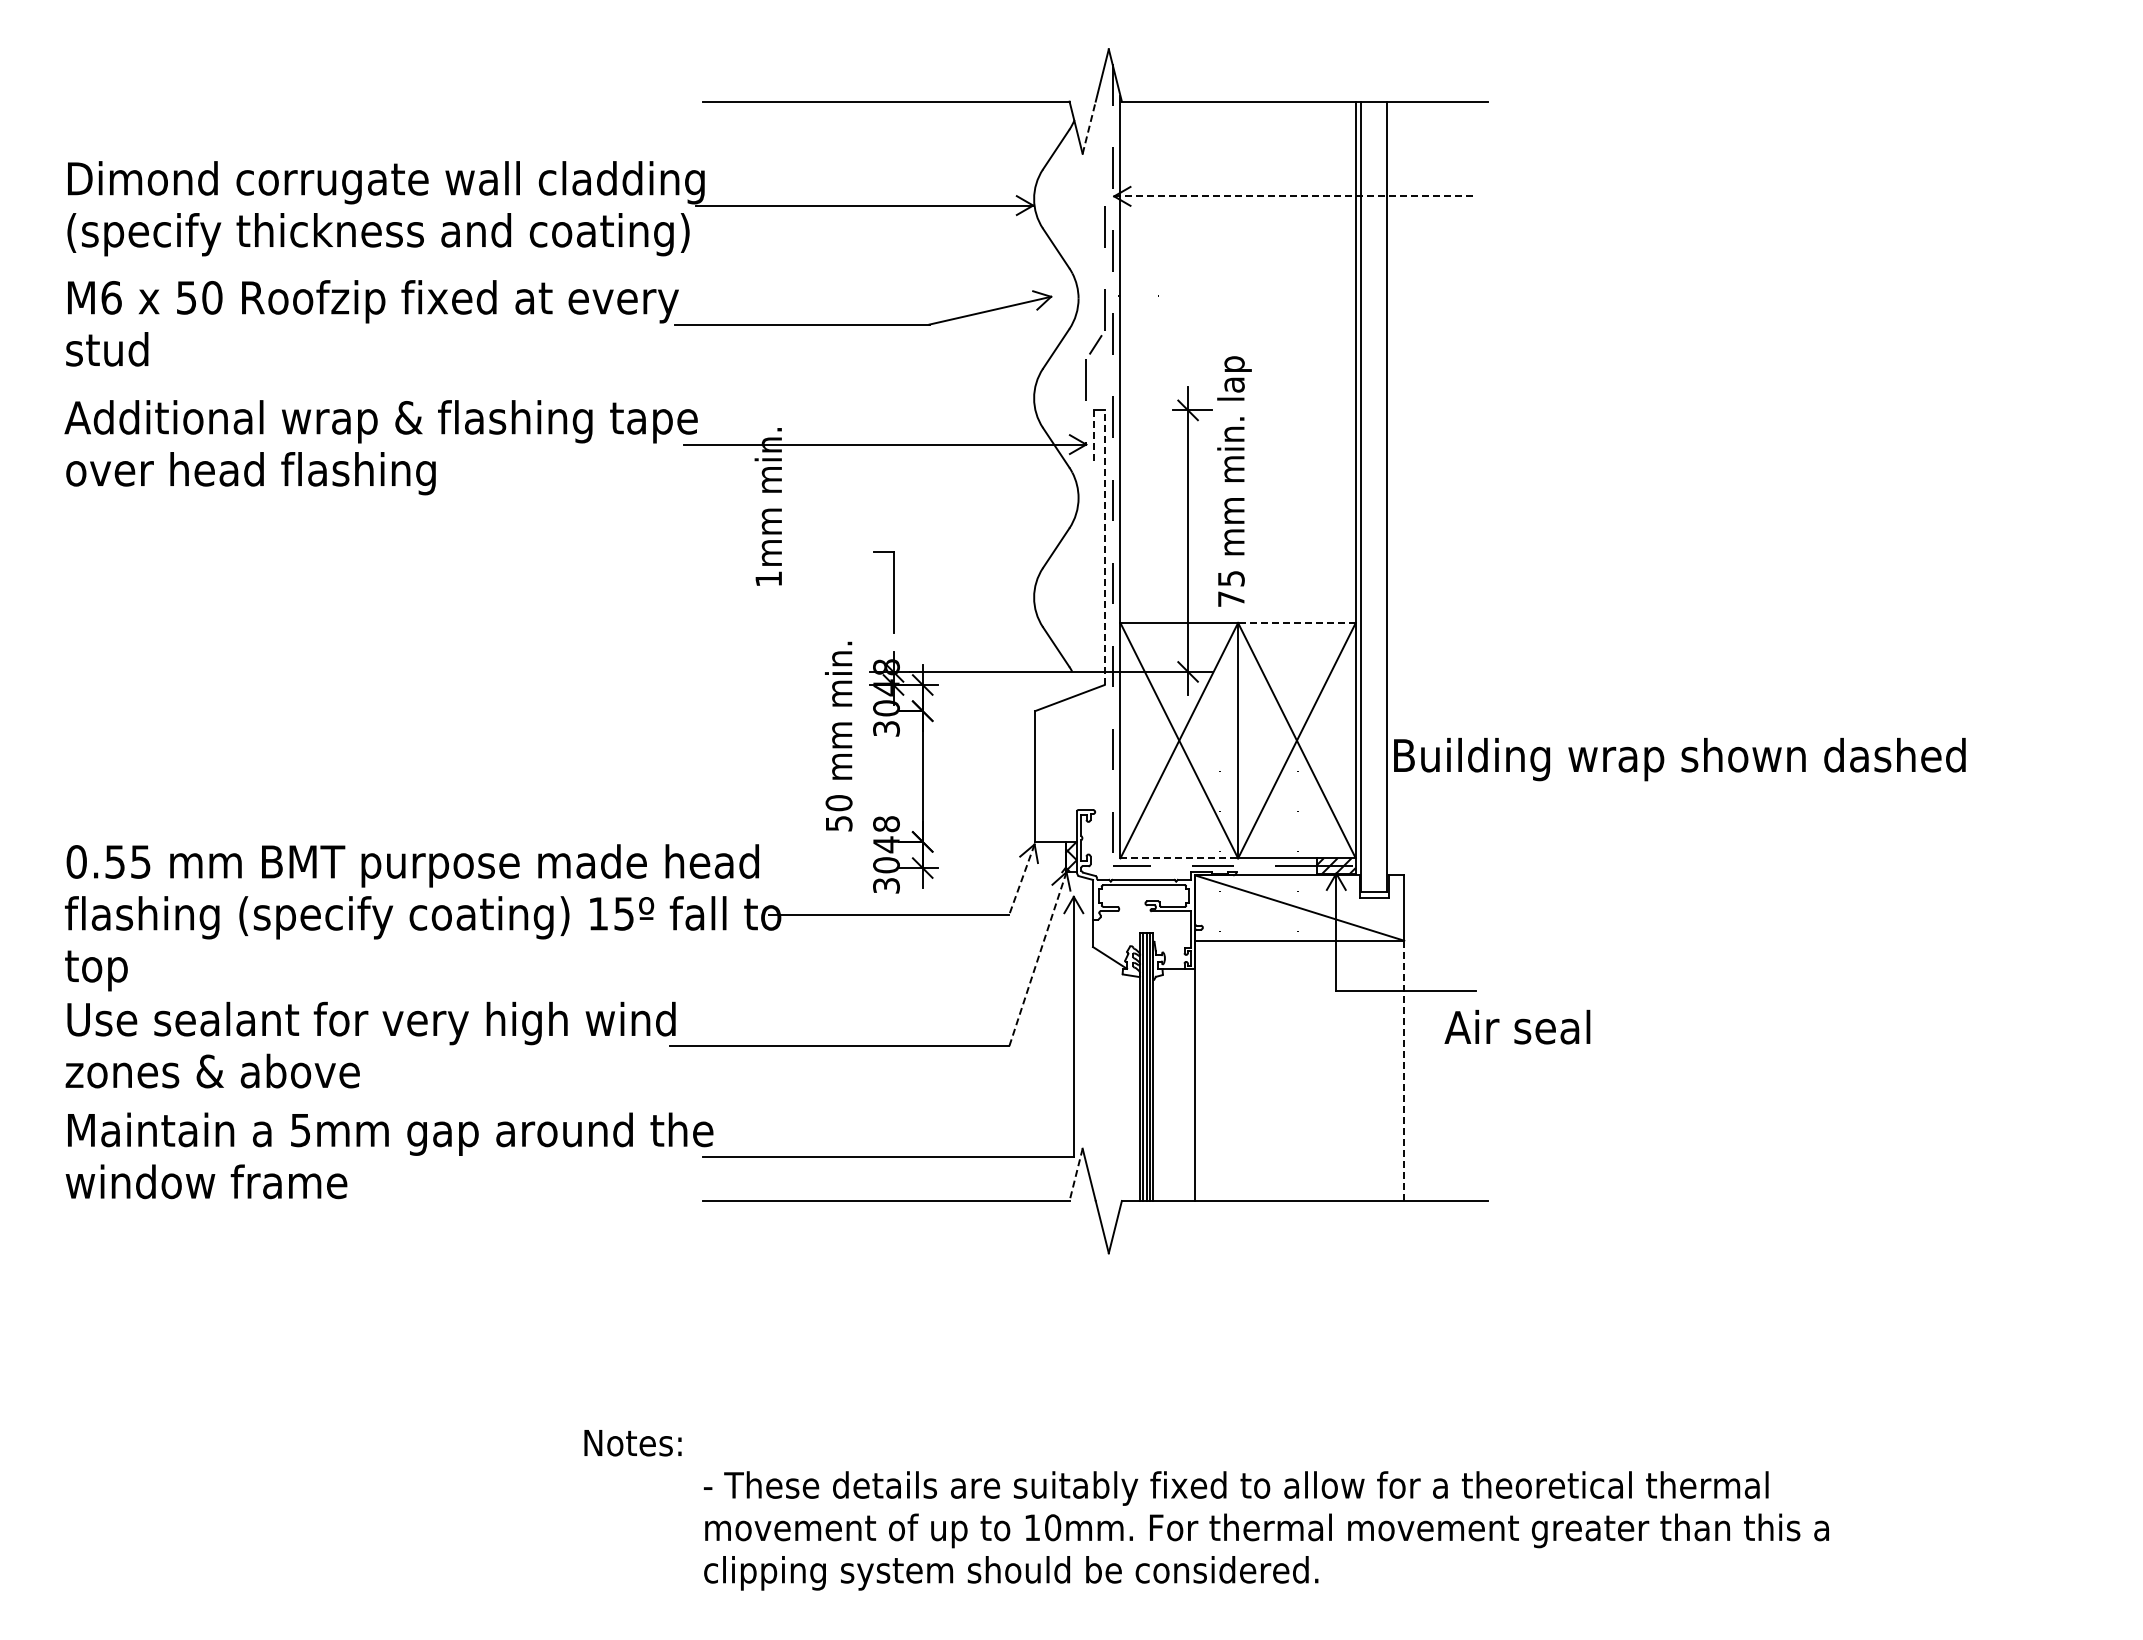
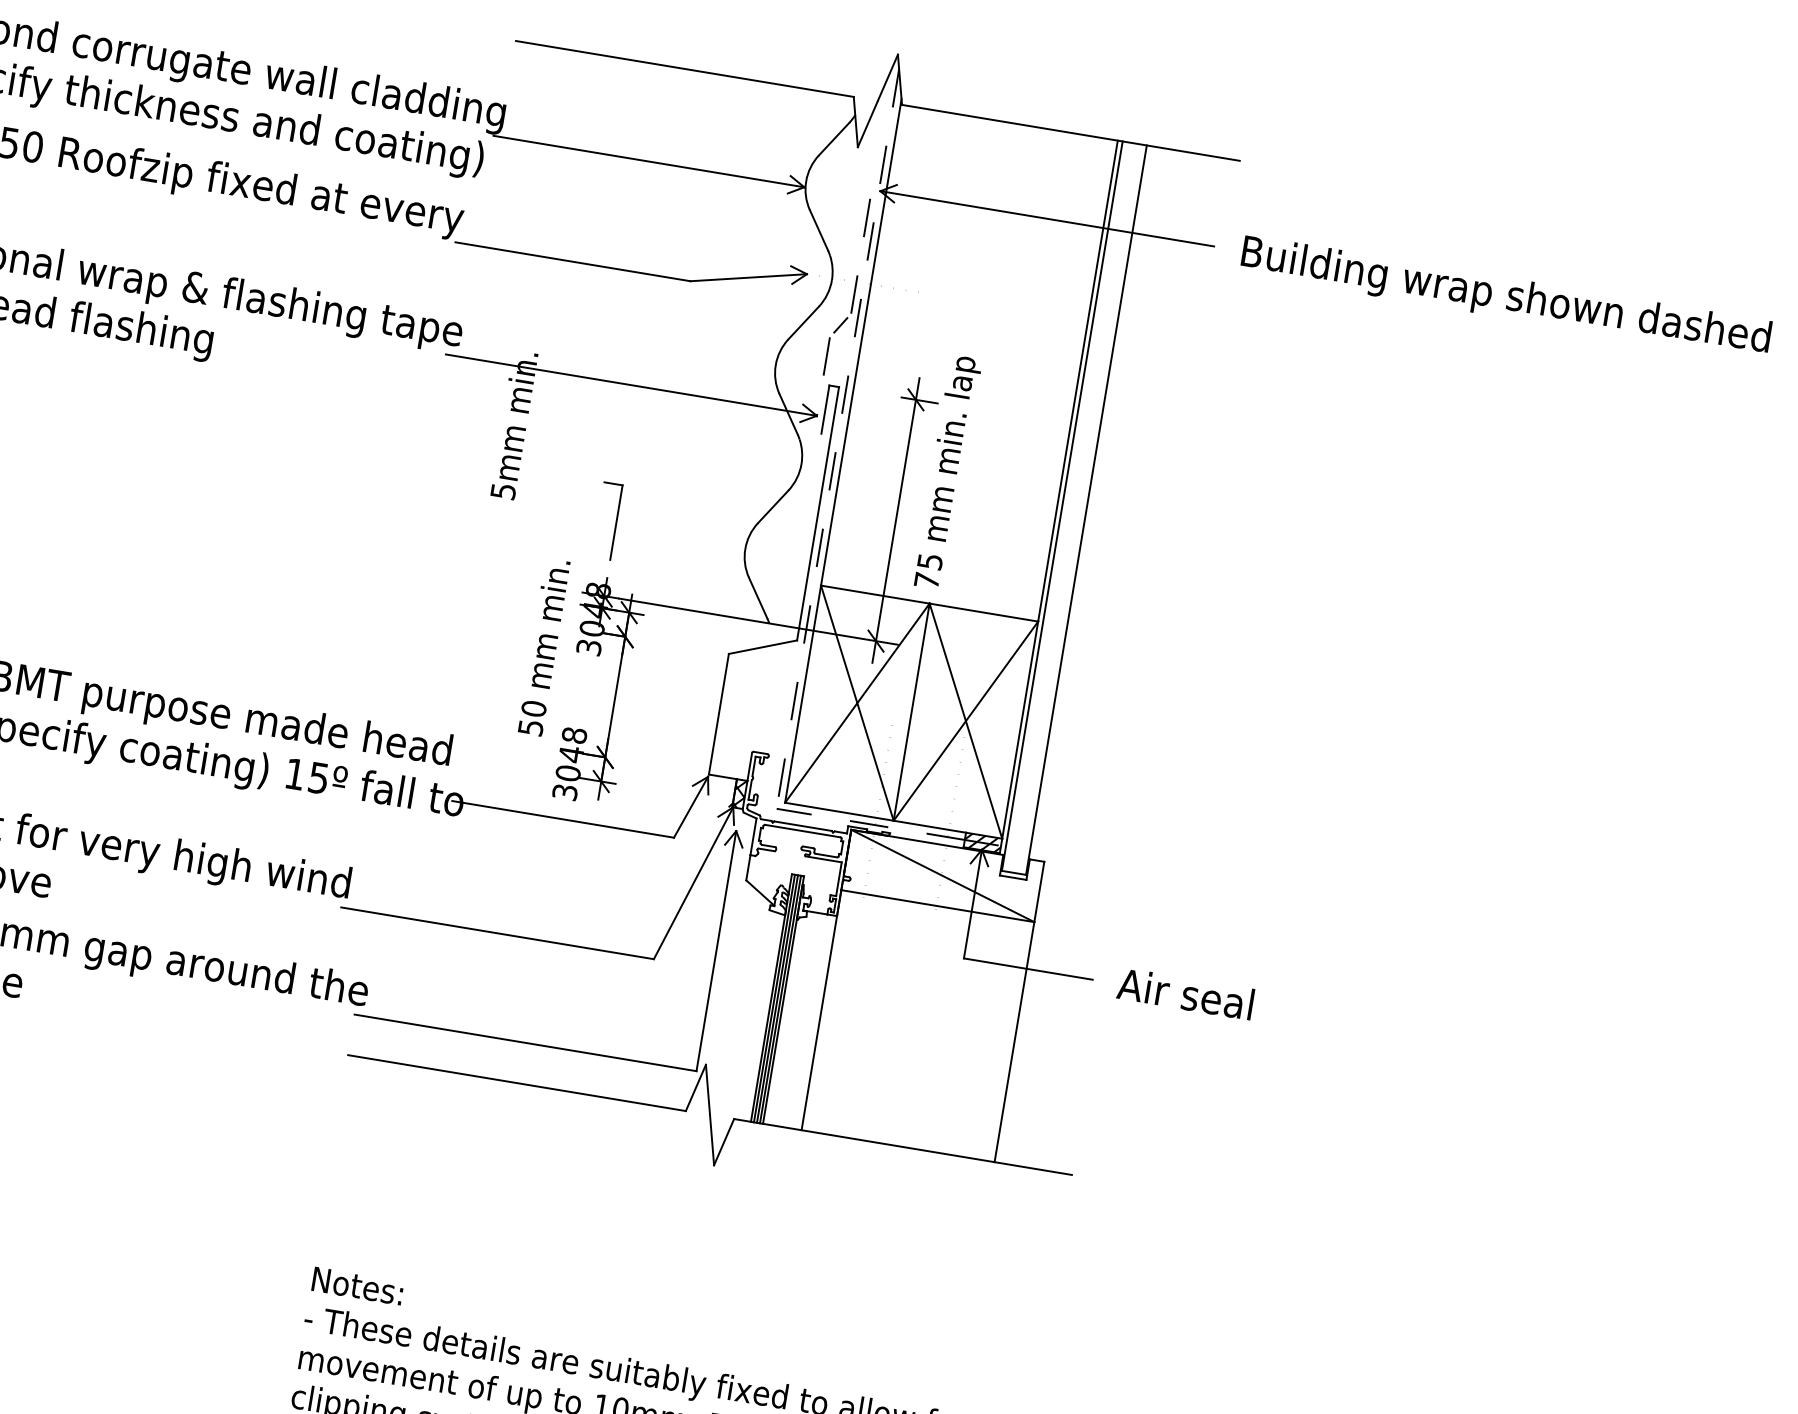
line: (1089, 127) -> (868, 123), dashed -> solid
line: (1295, 196) -> (1047, 218), dashed -> solid
line: (1094, 437) -> (825, 410), dashed -> solid
line: (1104, 547) -> (817, 513), dashed -> solid
text: (768, 578) -> (503, 490), 1mm -> 5mm
line: (1296, 622) -> (983, 612), dashed -> solid
text: (1679, 759) -> (1505, 297), moved
line: (1179, 858) -> (839, 811), dashed -> solid
line: (1021, 880) -> (690, 808), dashed -> solid
line: (1037, 959) -> (693, 883), dashed -> solid
text: (1517, 1026) -> (1185, 993), moved
line: (1404, 1070) -> (1014, 1041), dashed -> solid
line: (1076, 1174) -> (696, 1087), dashed -> solid
text: (632, 1443) -> (357, 1286), moved

